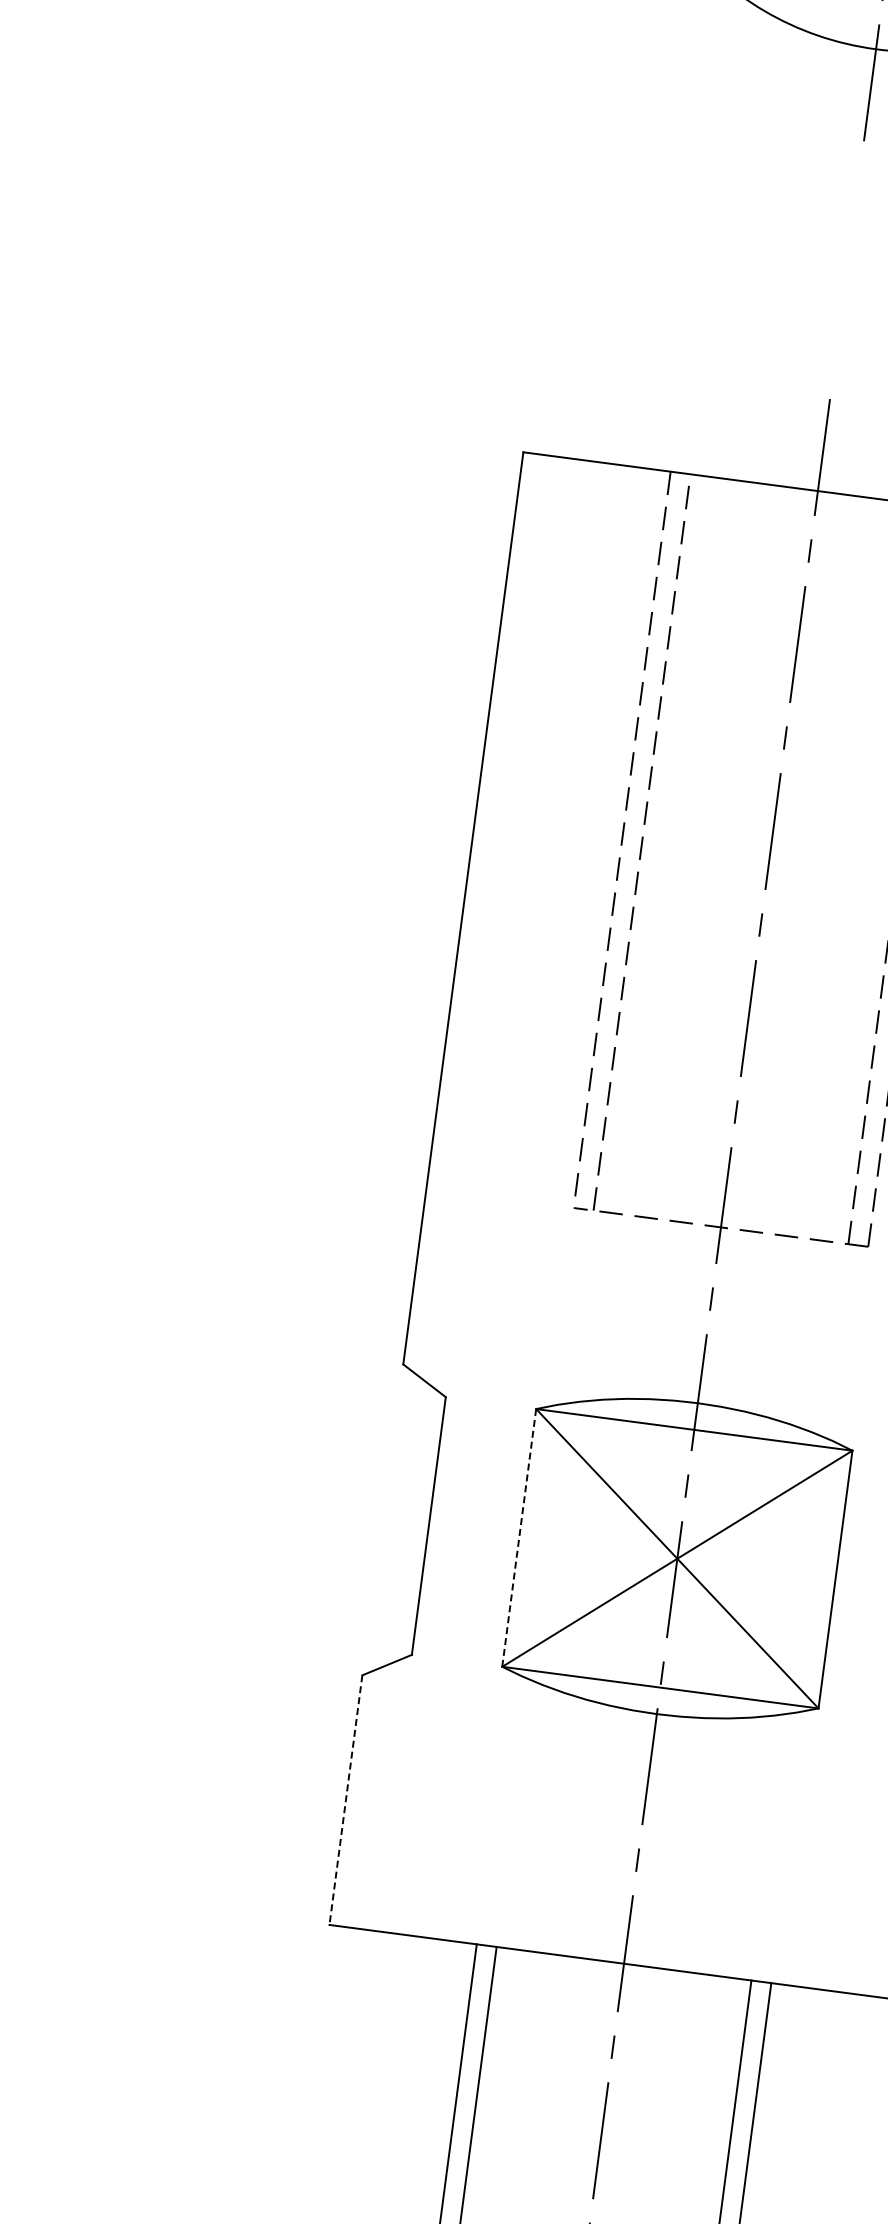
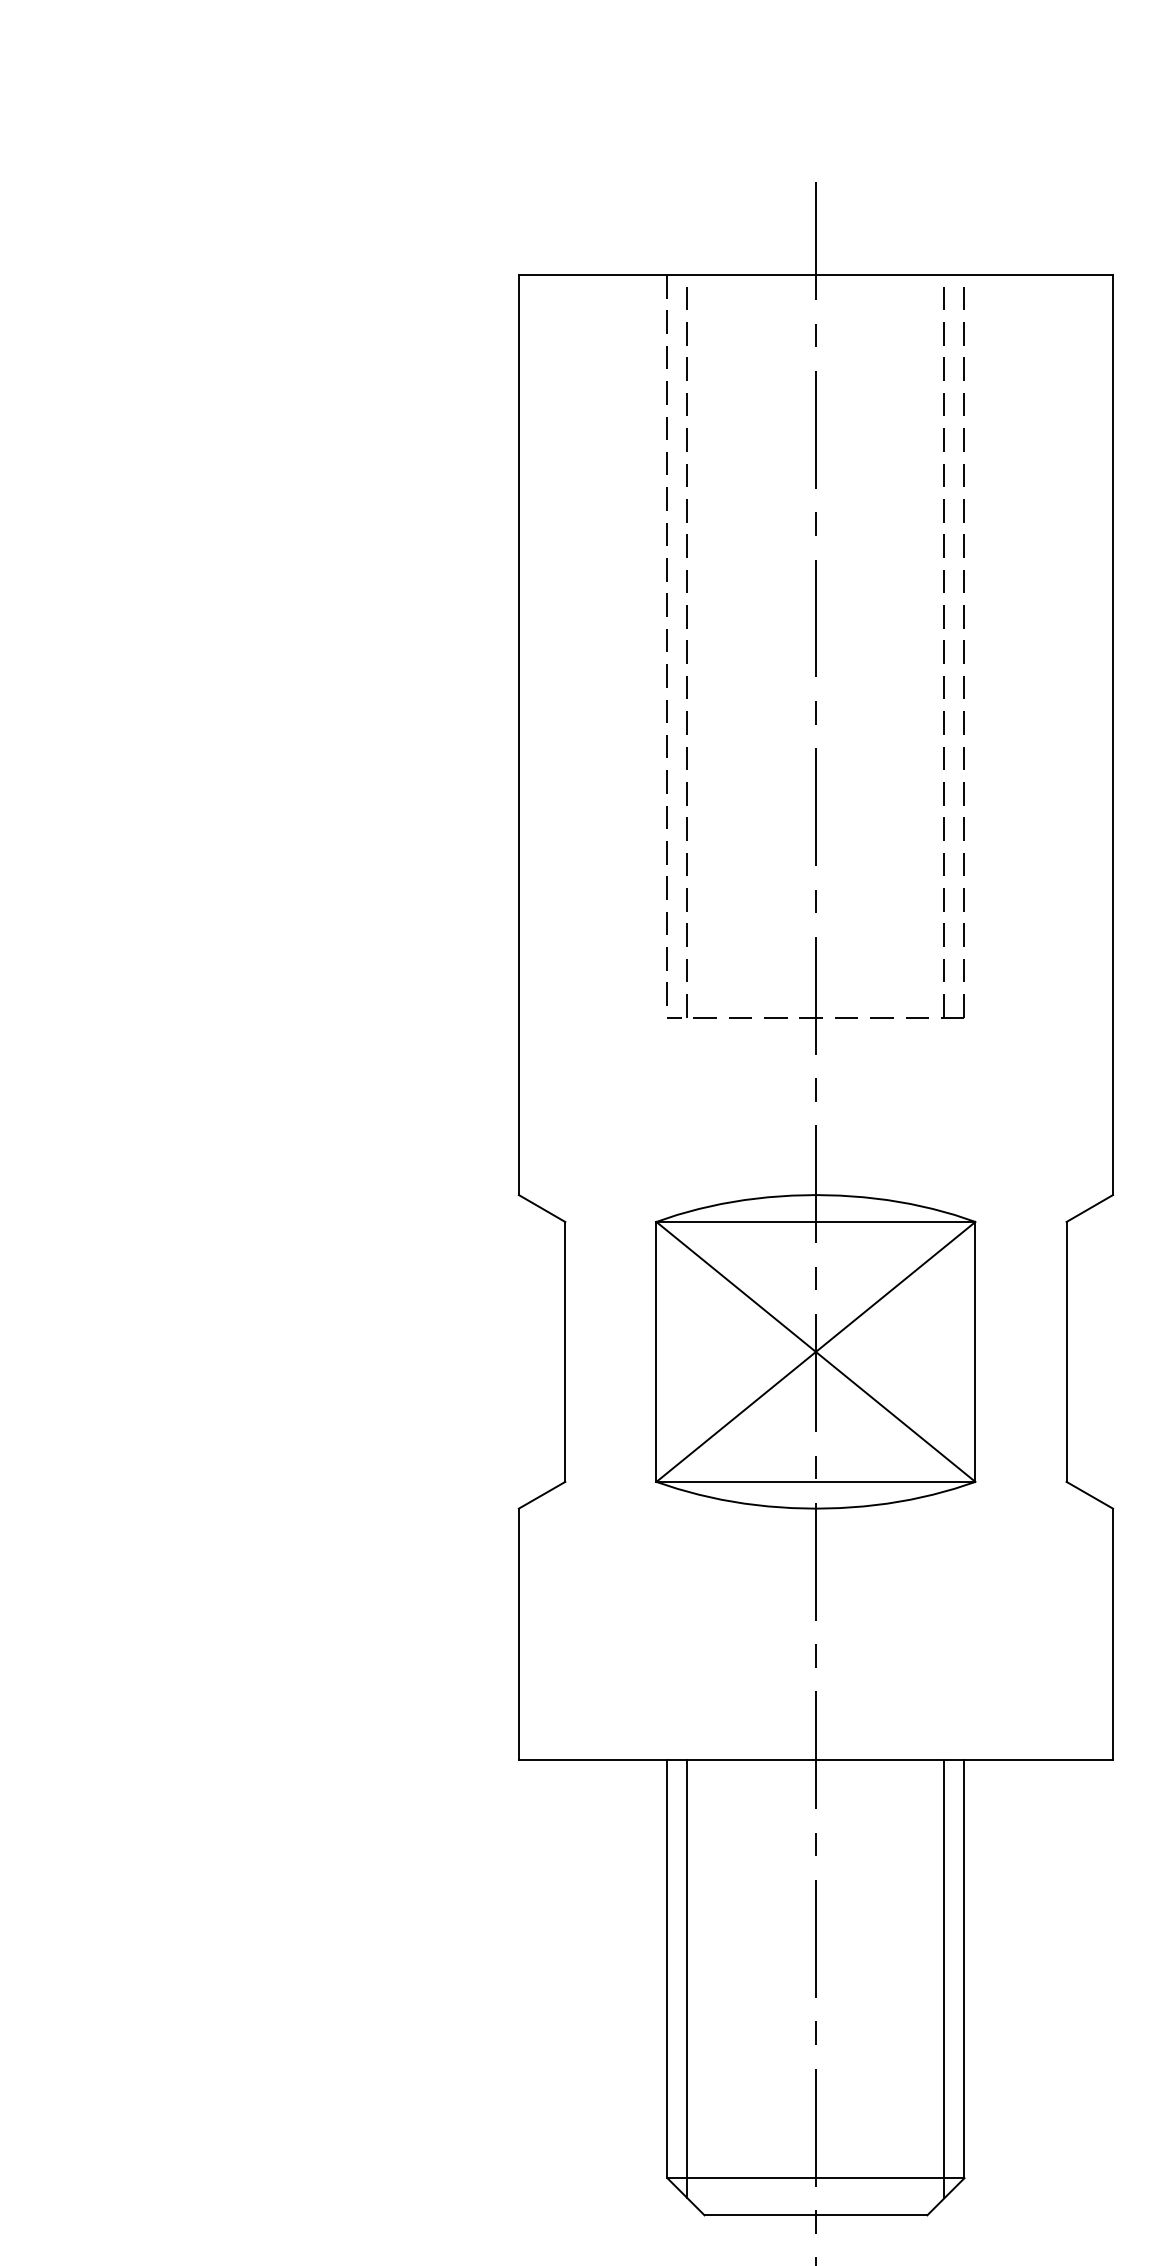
line: (519, 1537) -> (656, 1351), dashed -> solid
line: (345, 1800) -> (518, 1634), dashed -> solid

